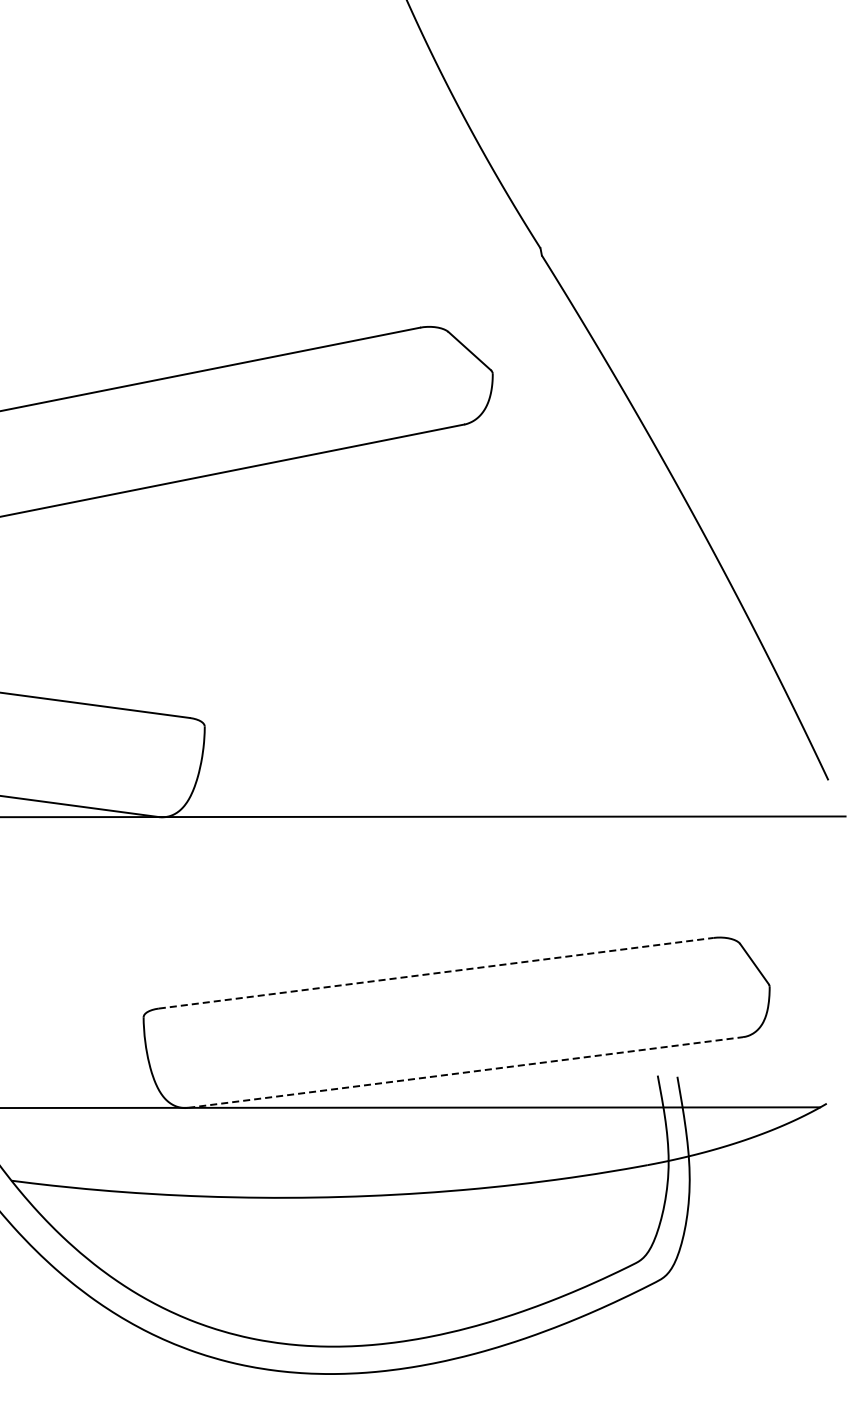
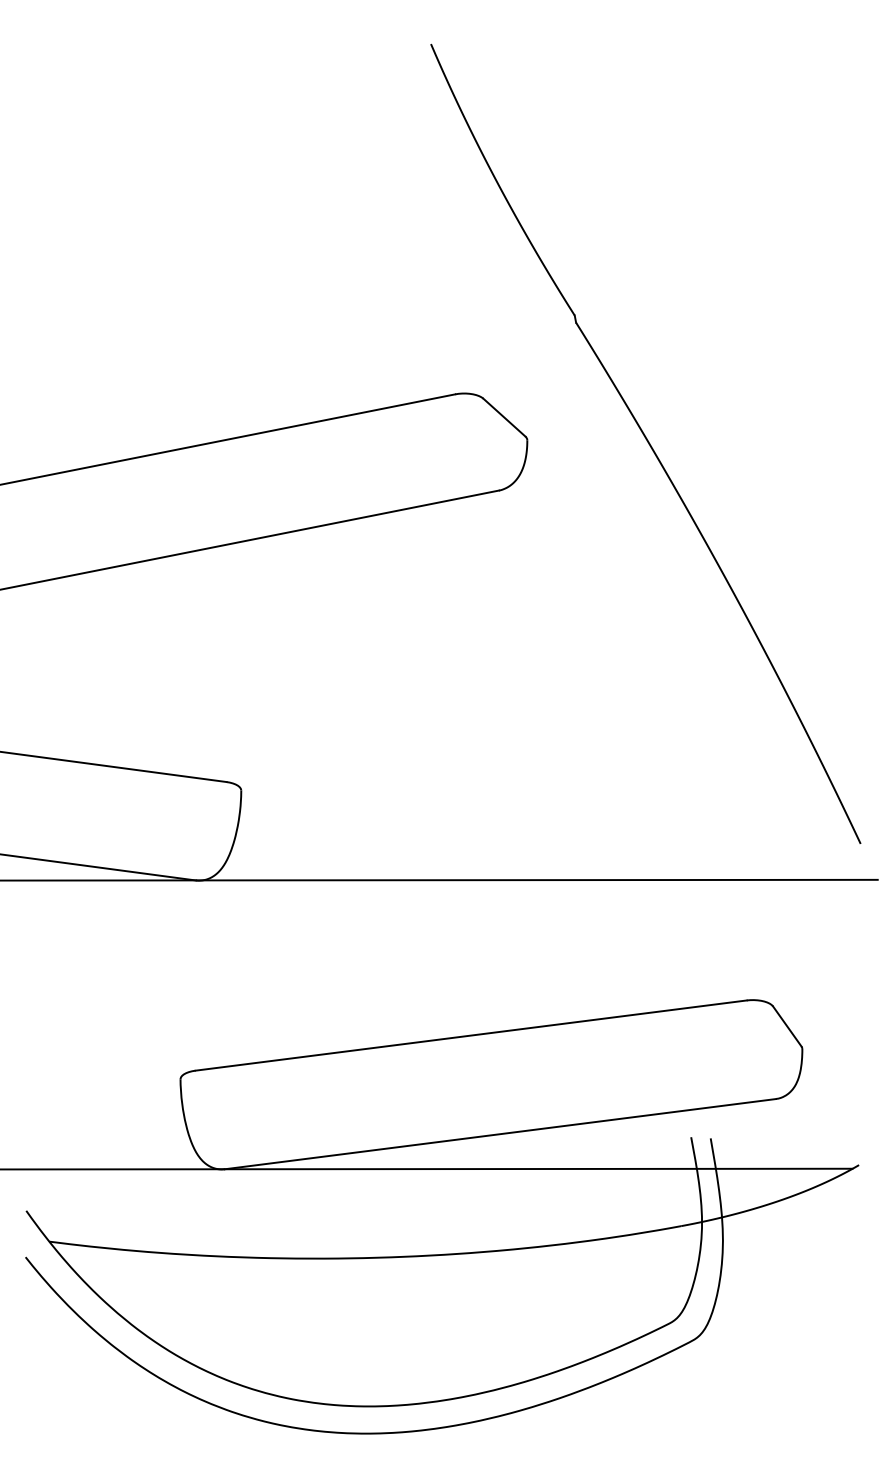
line: (436, 973) -> (471, 1035), dashed -> solid
line: (465, 1072) -> (500, 1134), dashed -> solid

